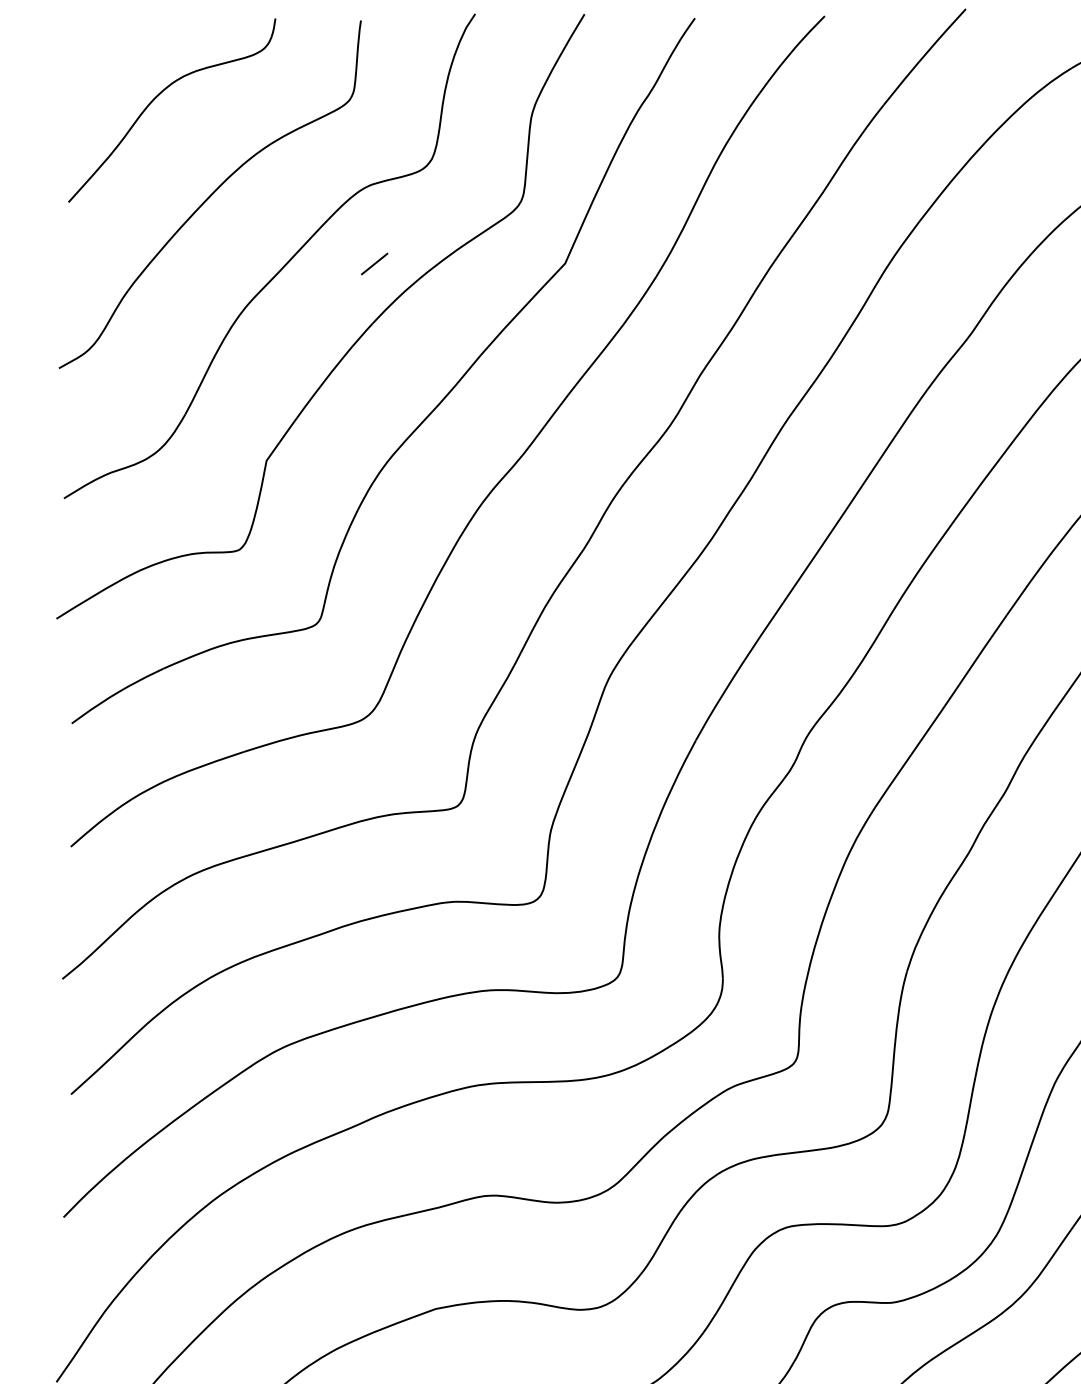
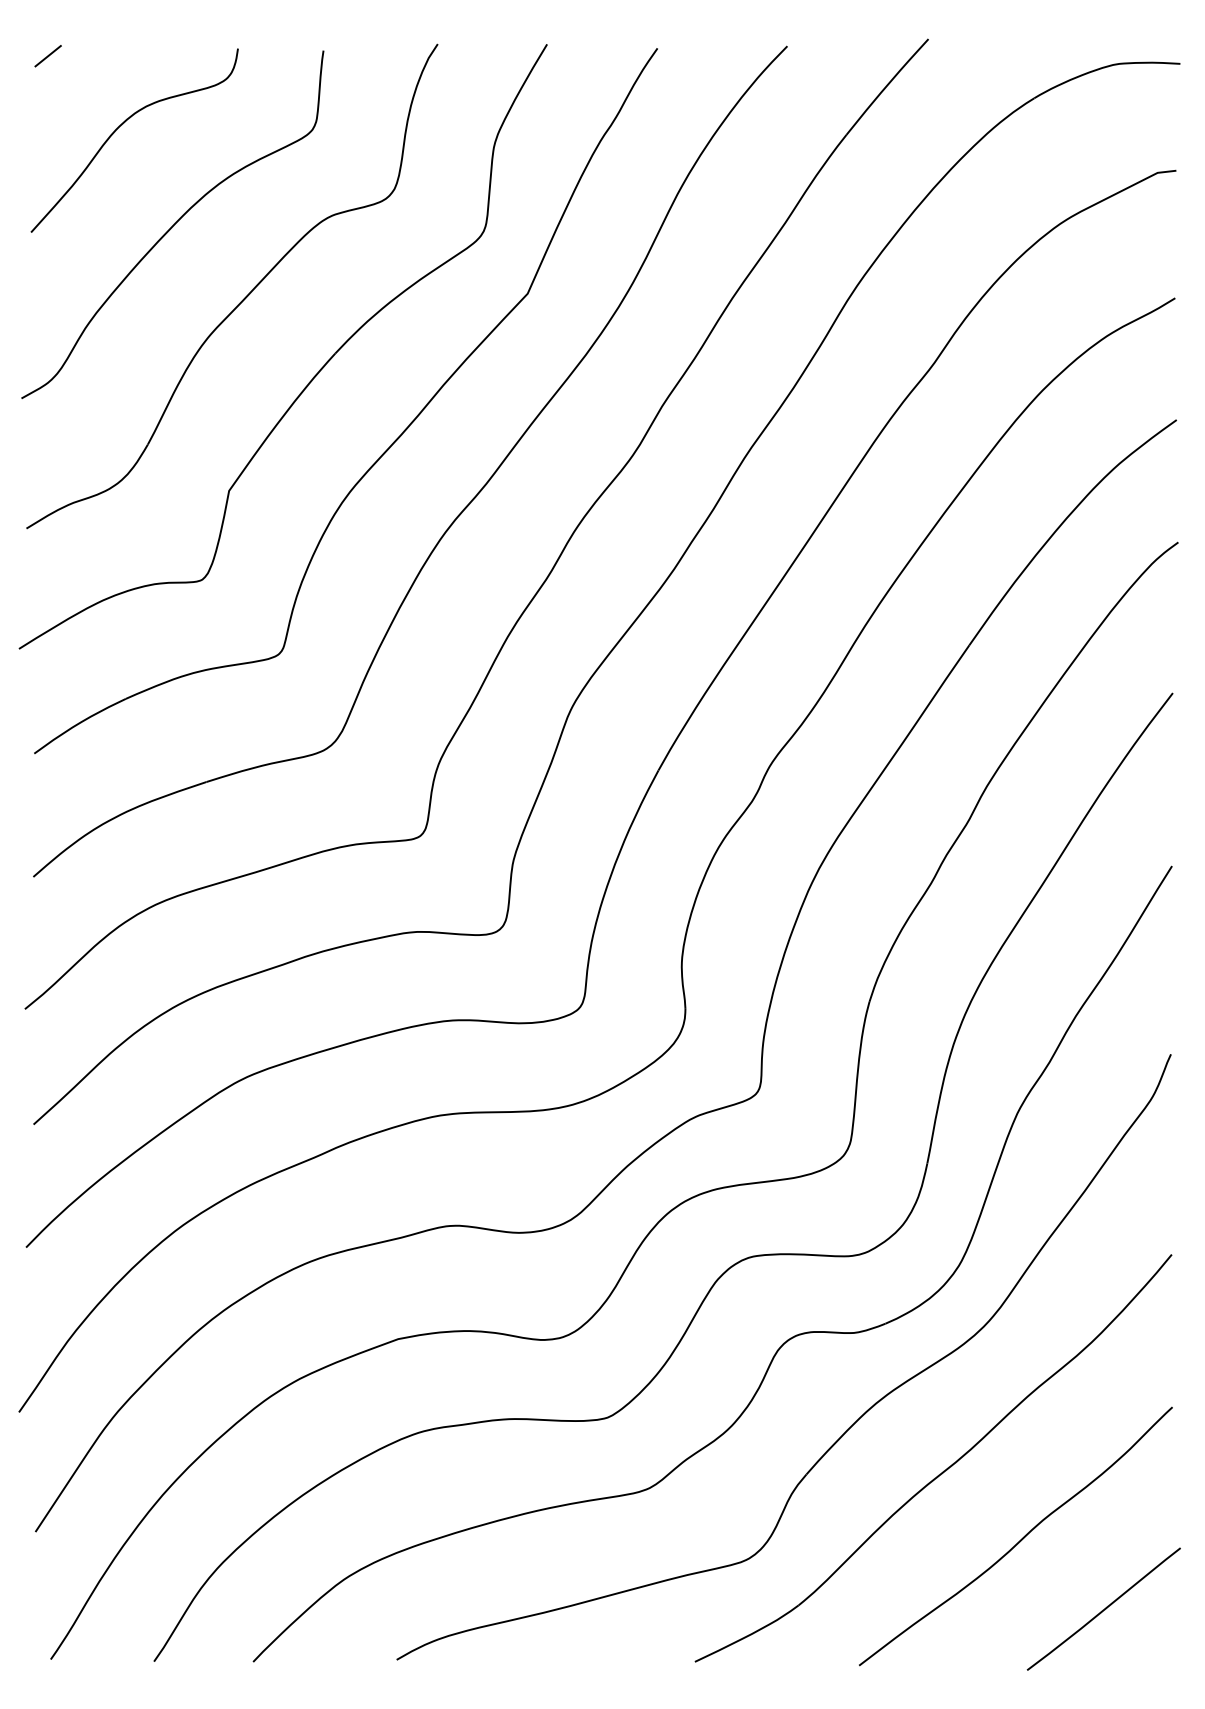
line: (373, 264) -> (47, 56), moved

